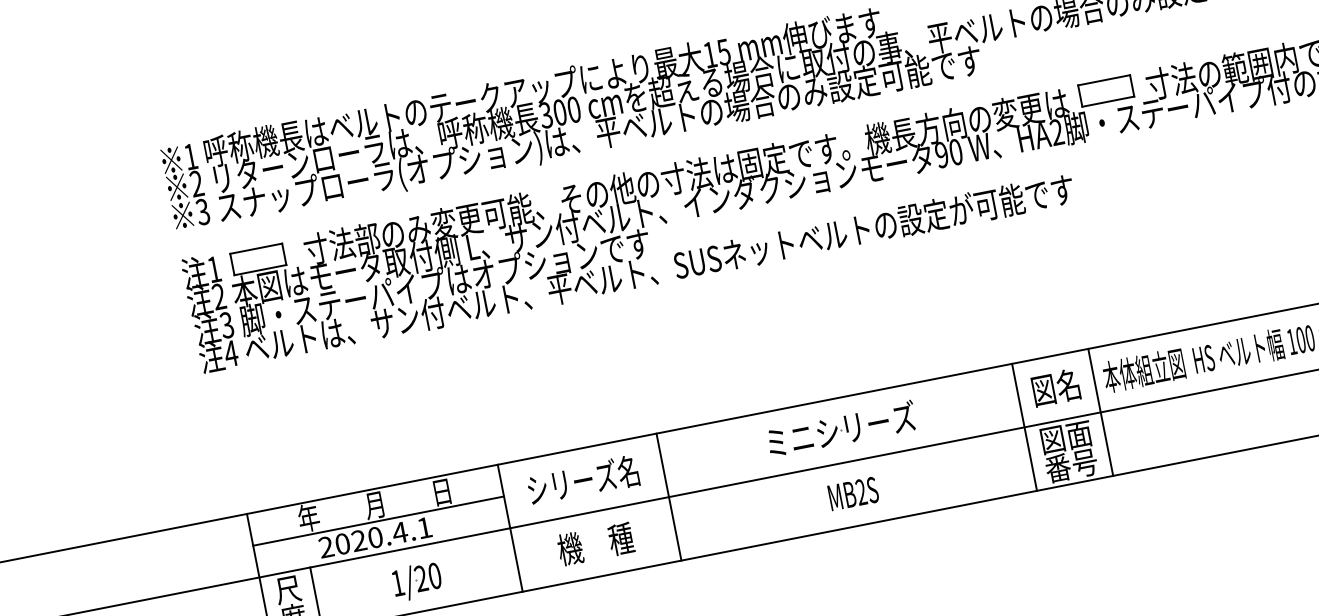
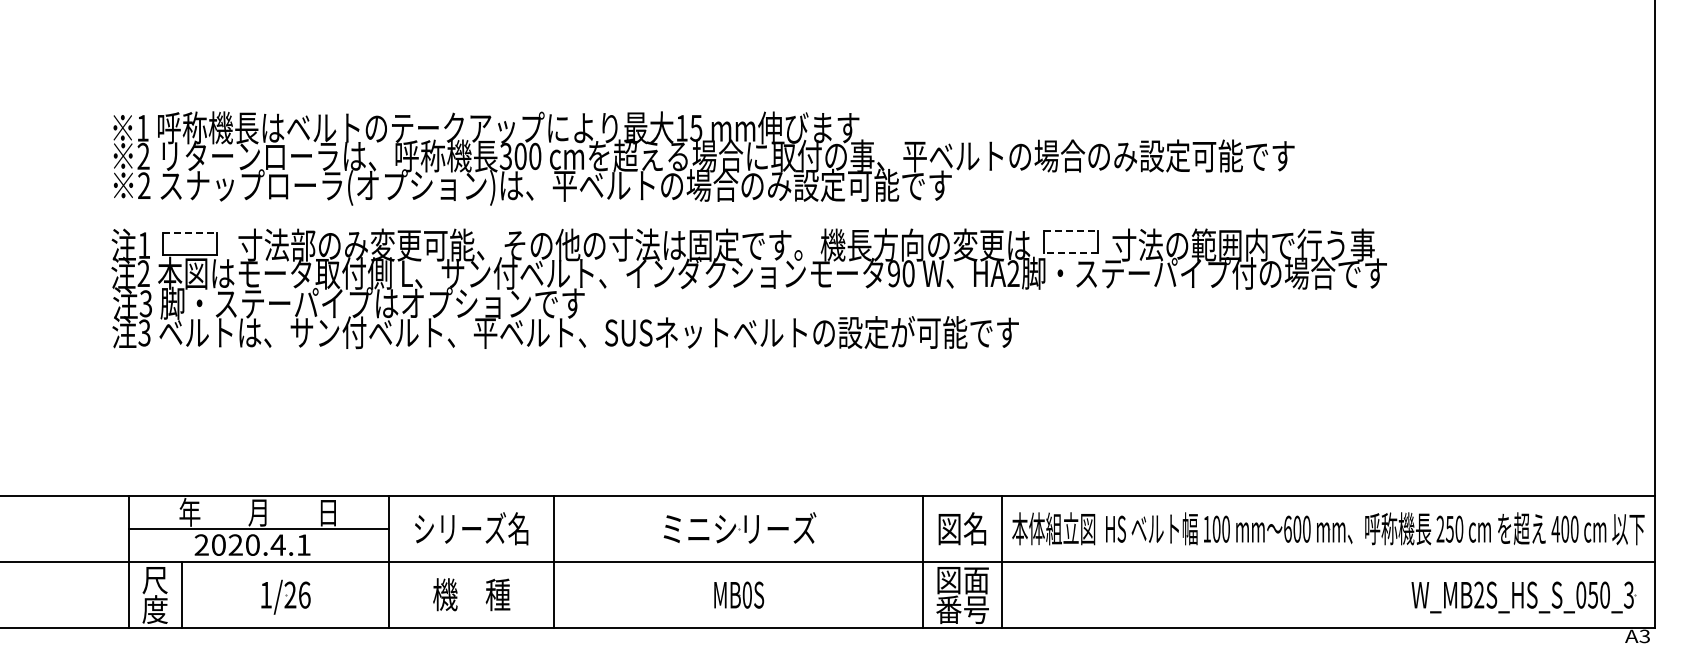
line: (1103, 79) -> (1070, 230), solid -> dashed
line: (1108, 102) -> (1070, 253), solid -> dashed
text: (203, 212) -> (144, 186), 3 -> 2
line: (256, 248) -> (190, 232), solid -> dashed
text: (230, 353) -> (144, 332), 4 -> 3
text: (860, 491) -> (746, 594), MB2S -> MB0S
text: (434, 575) -> (304, 594), 1/20 -> 1/26

